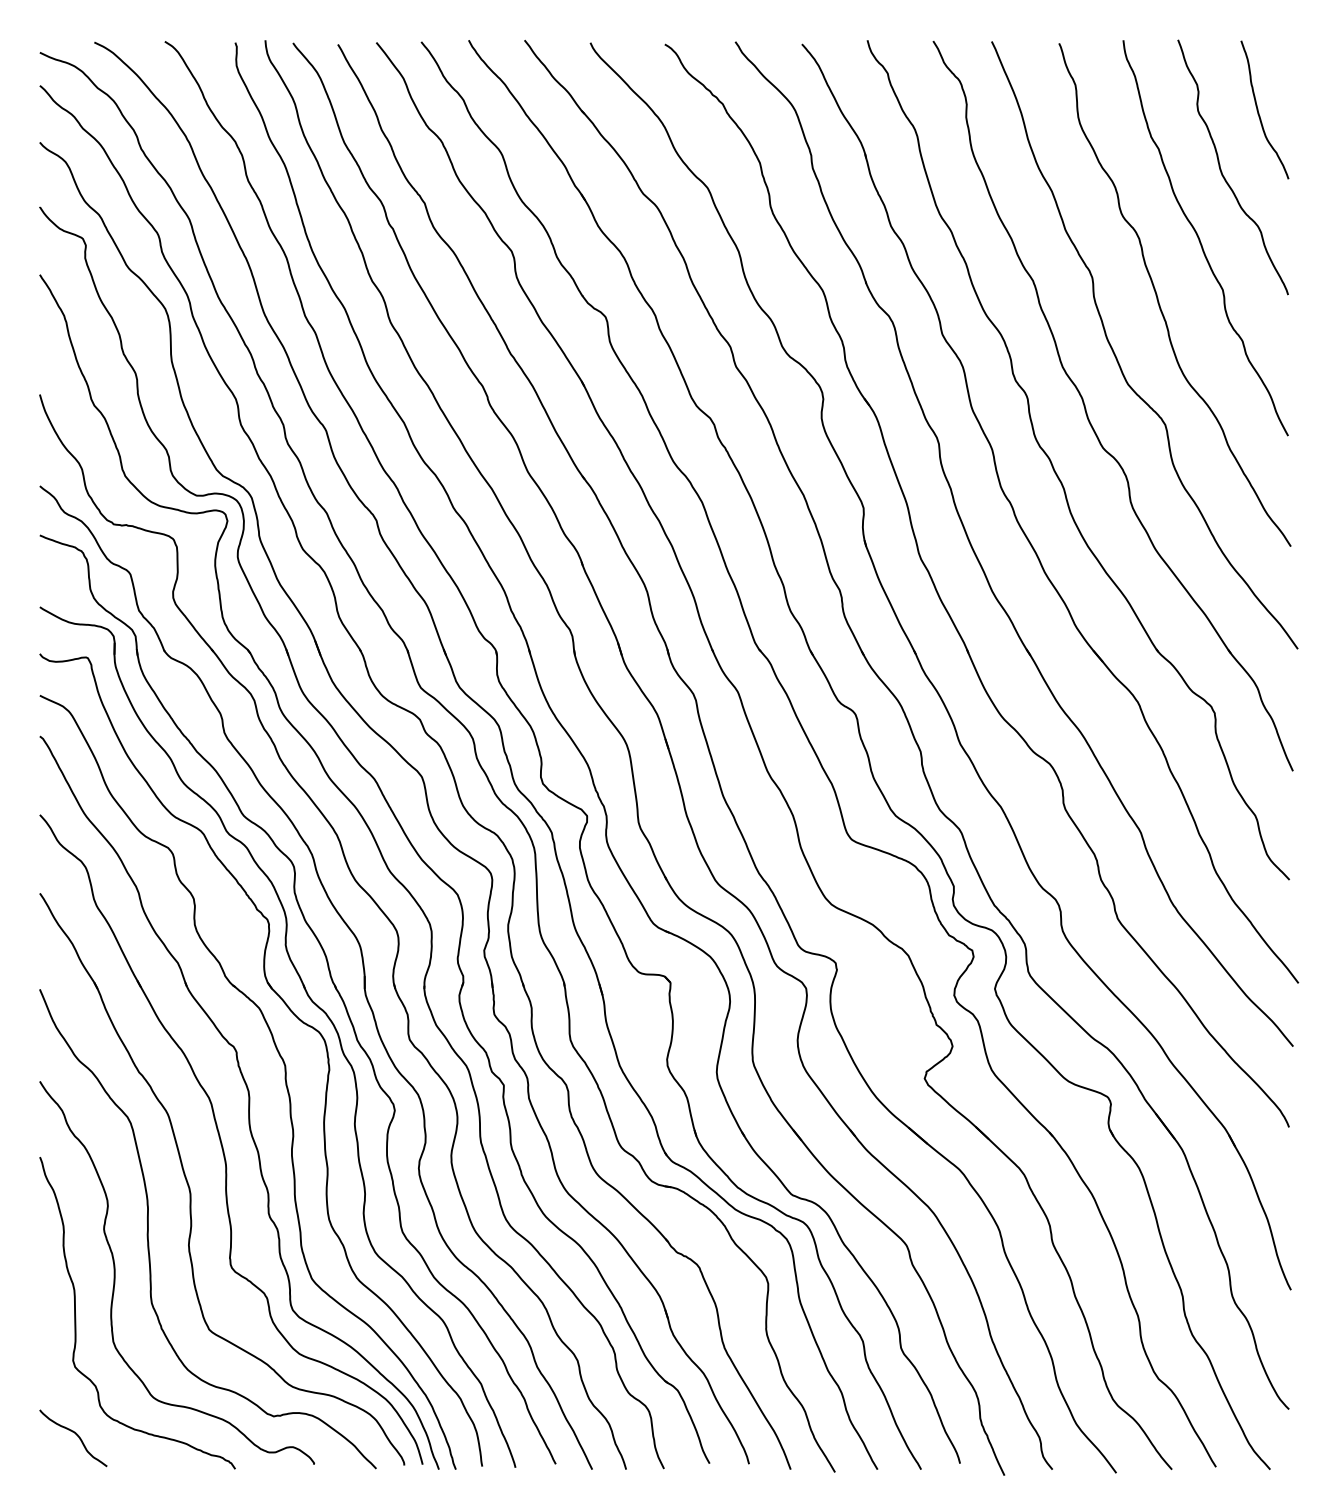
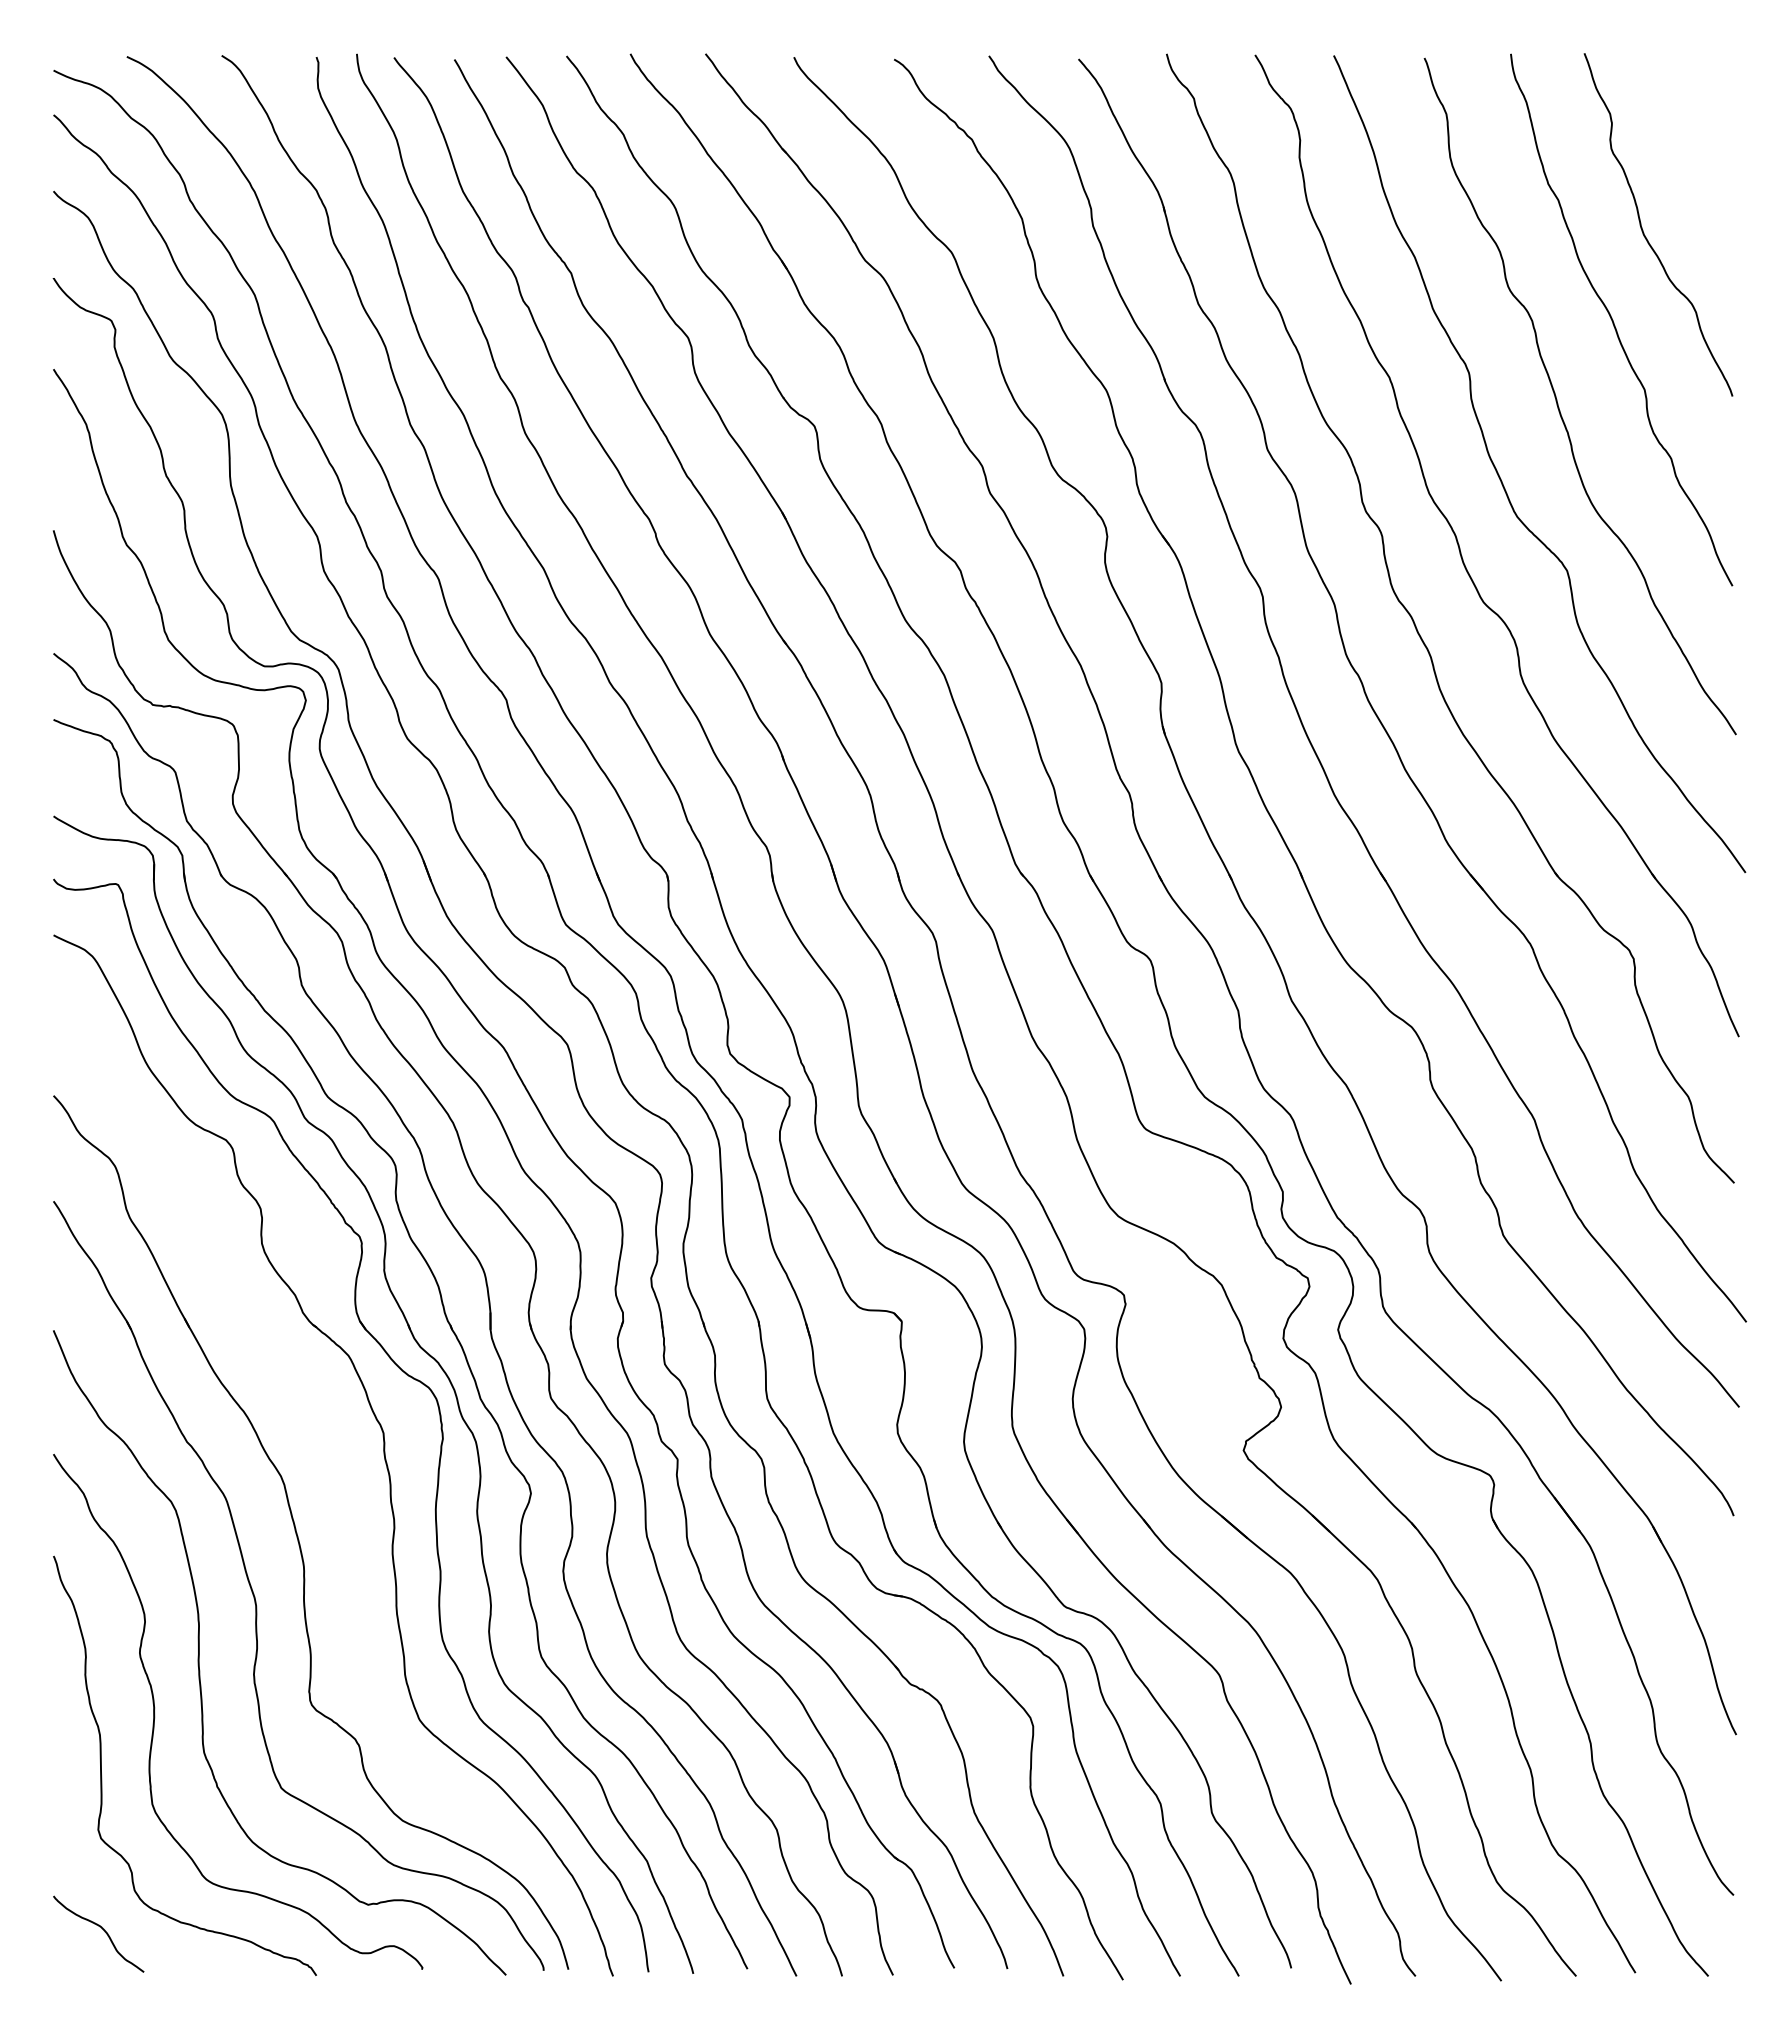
curve: (1258, 109) -> (1692, 147), removed
part: (248, 1102) -> (334, 1482), removed

